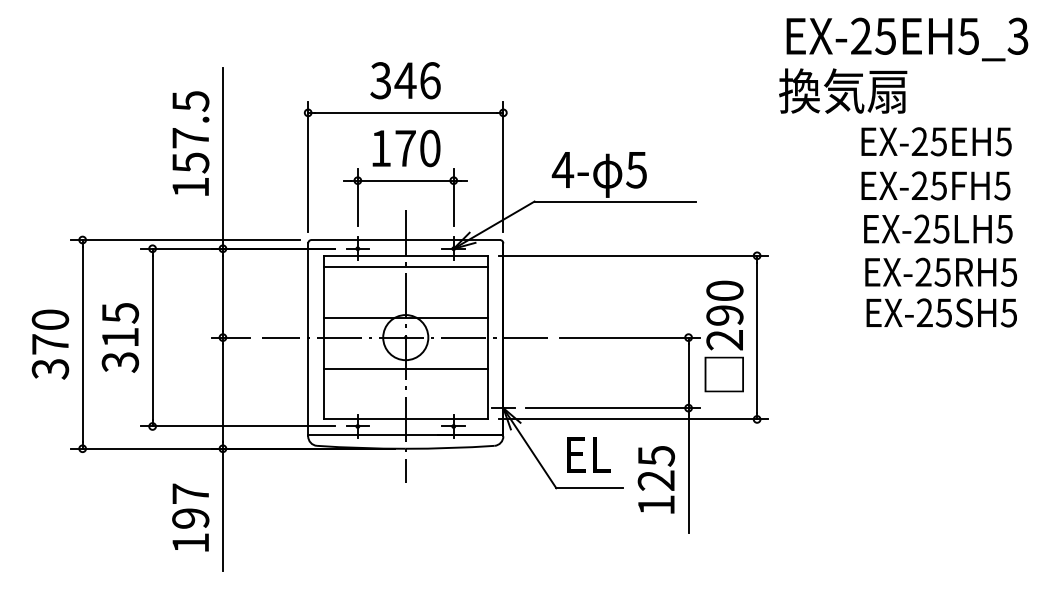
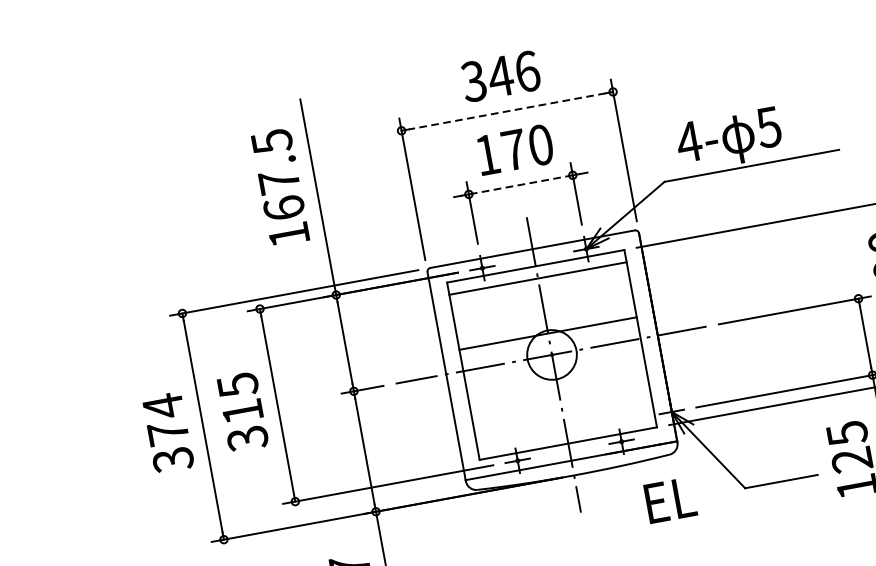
line: (405, 112) -> (506, 111), solid -> dashed
text: (190, 162) -> (283, 207), 157.5 -> 167.5
line: (405, 180) -> (520, 184), solid -> dashed
text: (50, 319) -> (163, 405), 370 -> 374
line: (405, 368) -> (557, 388), removed
text: (588, 454) -> (670, 500), moved

